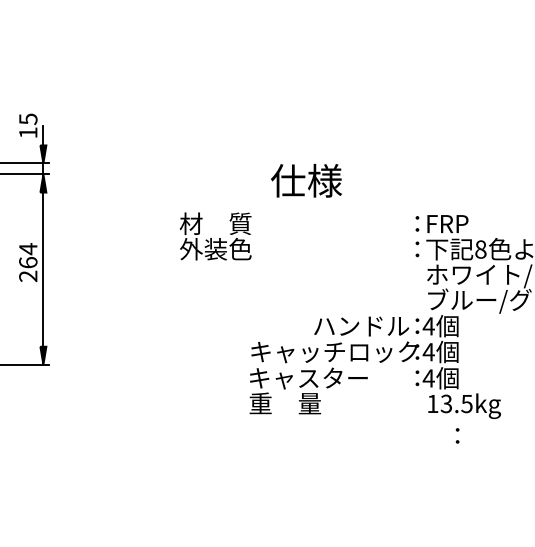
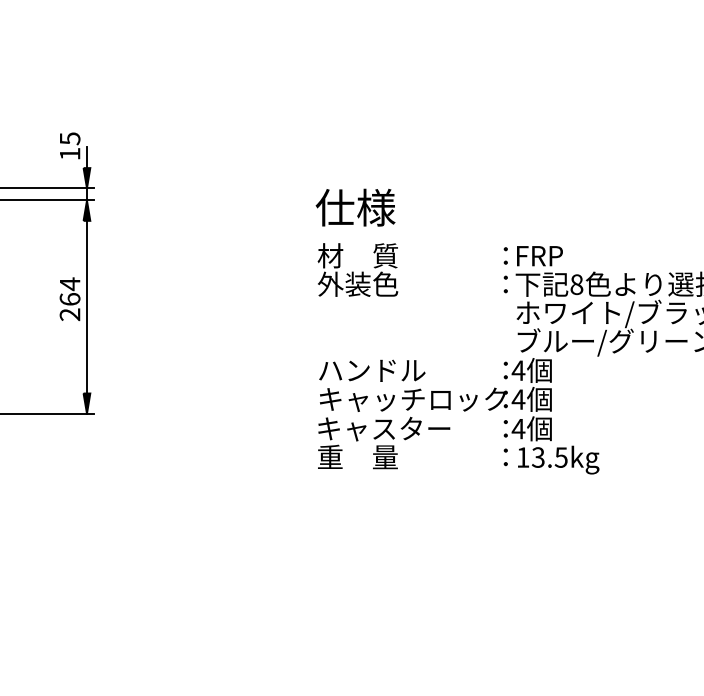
text: (306, 180) -> (355, 207), moved
text: (215, 236) -> (357, 269), moved
text: (361, 326) -> (372, 370), moved
text: (457, 436) -> (505, 457), moved

